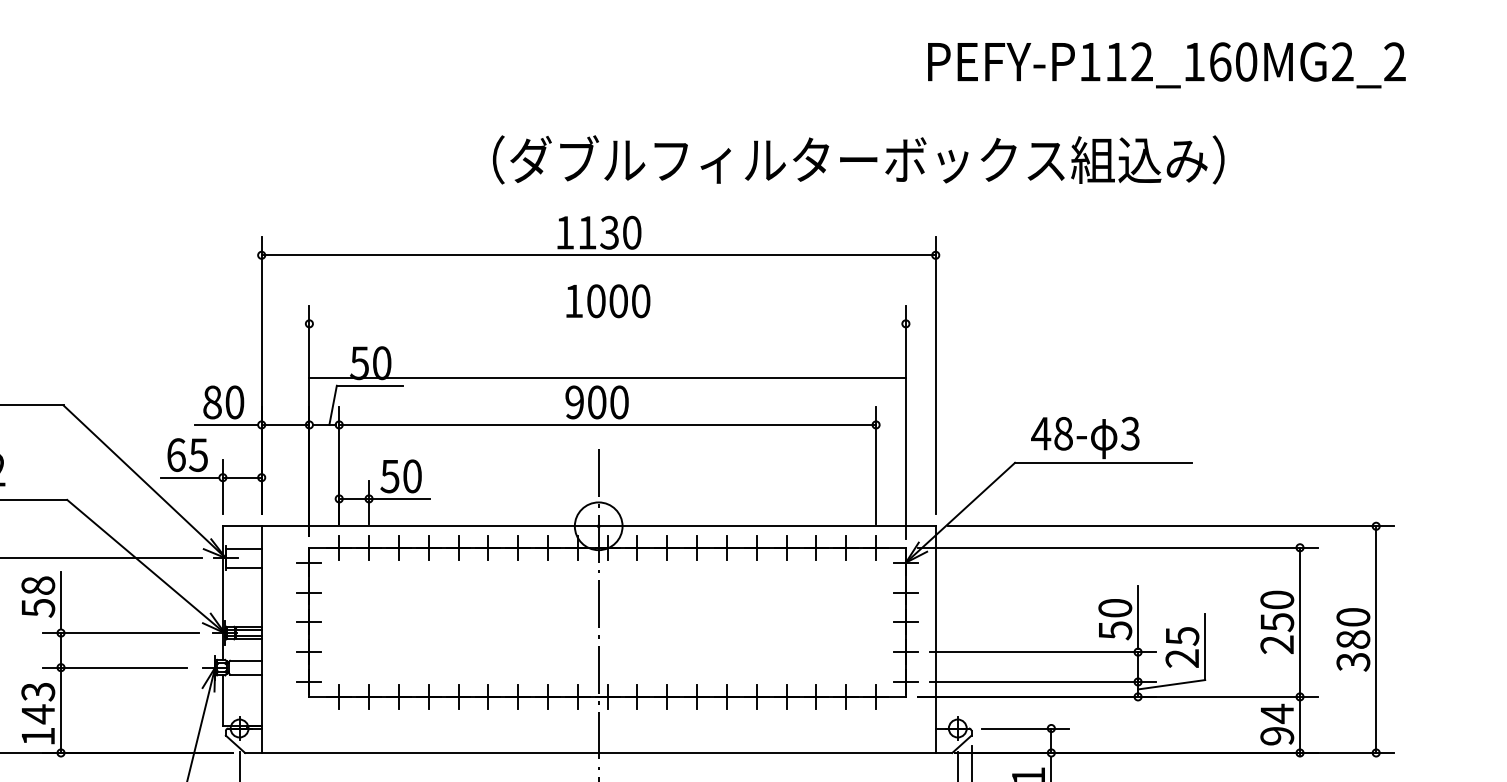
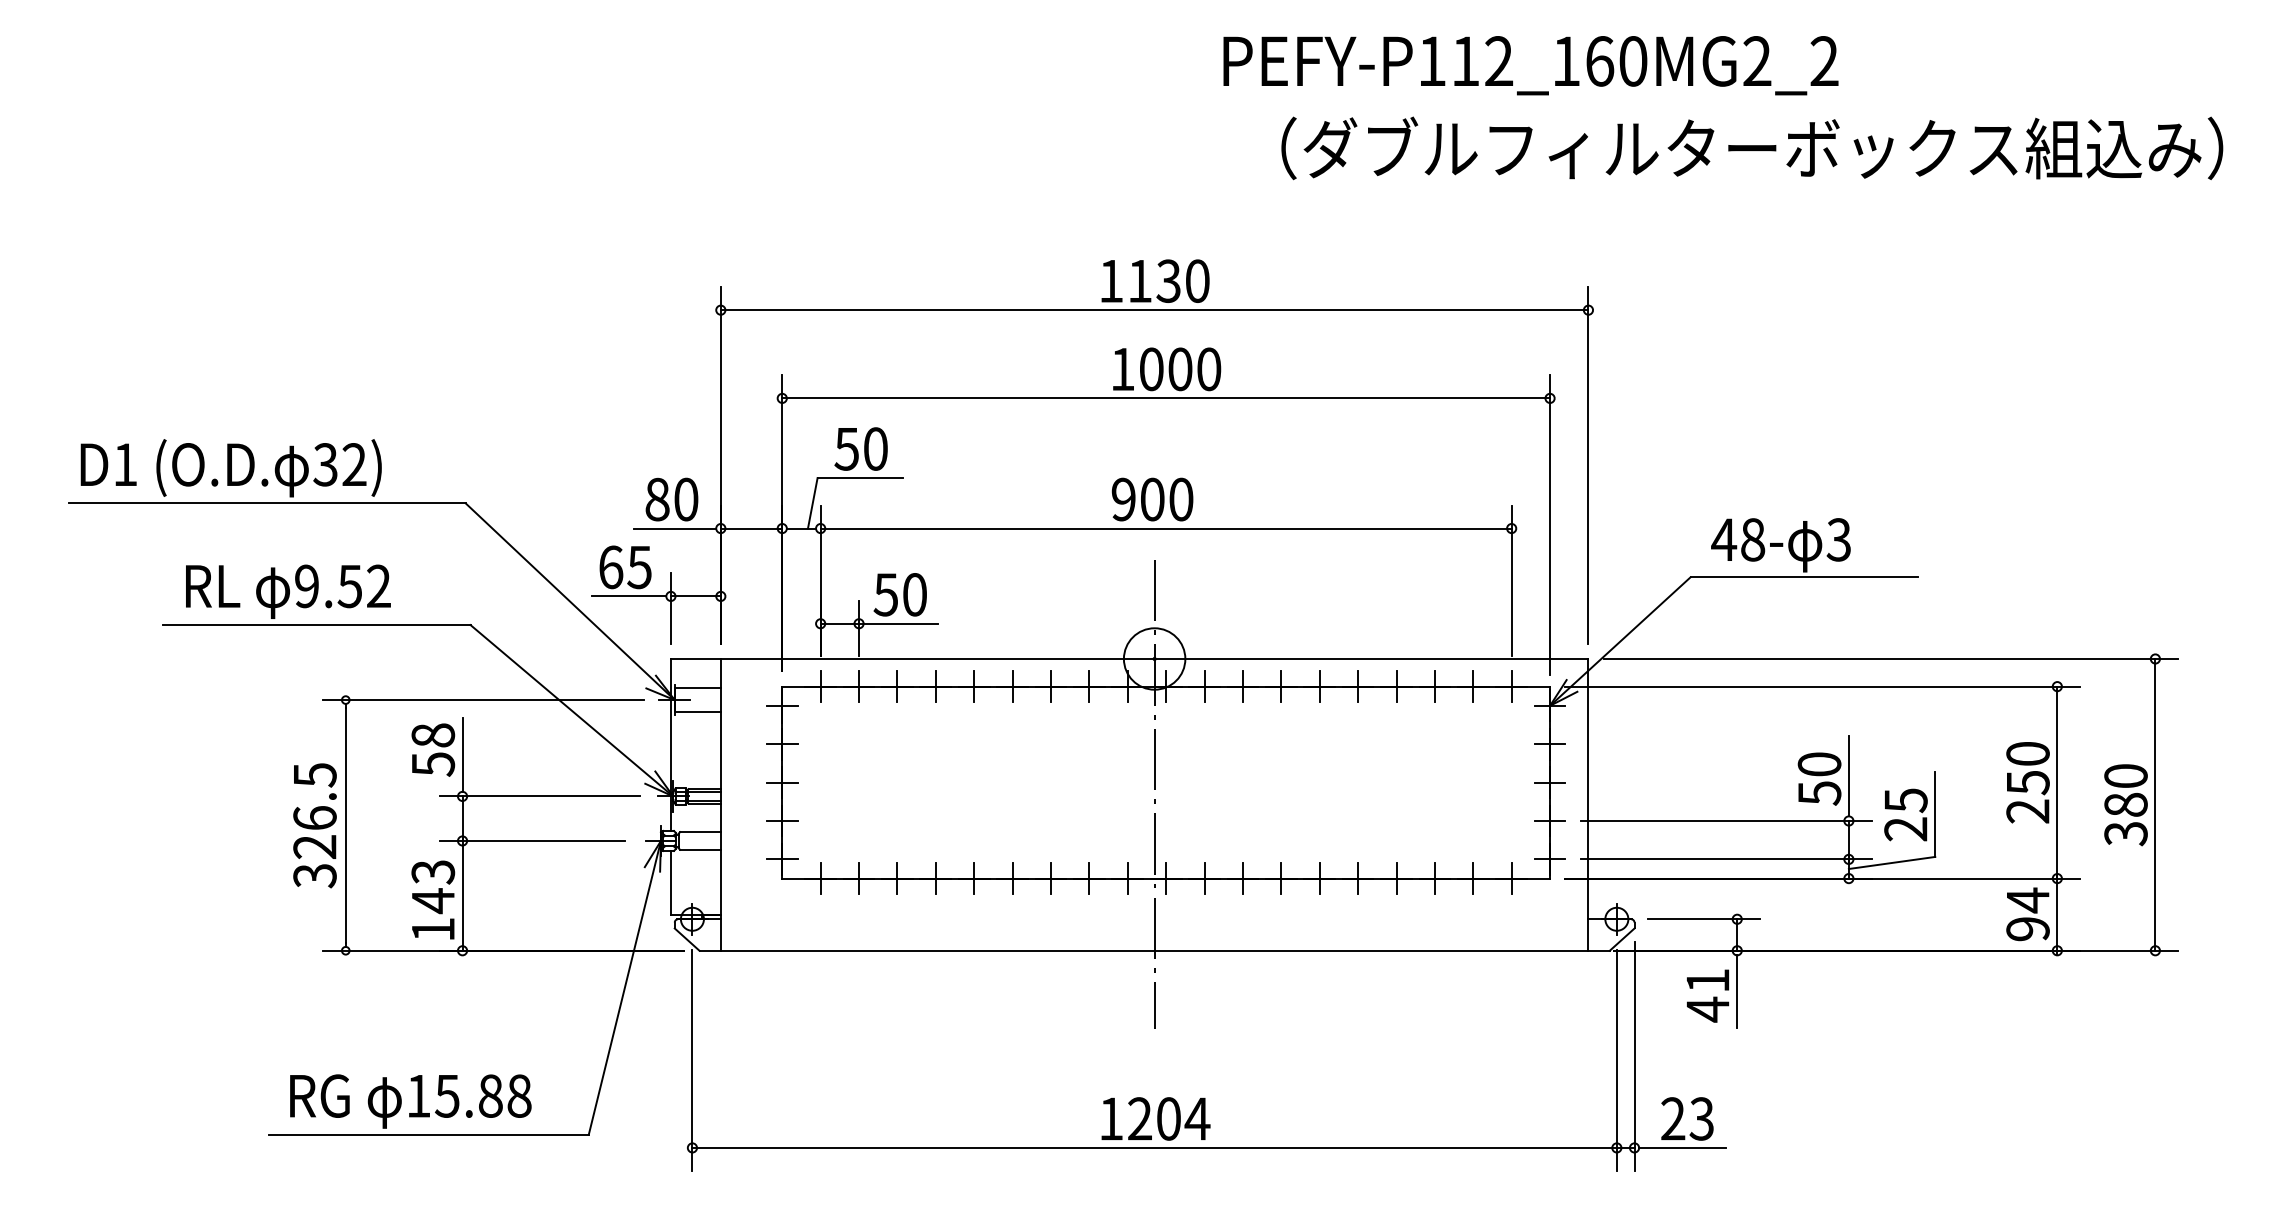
text: (1166, 65) -> (1530, 65), moved
text: (858, 159) -> (1752, 148), moved
line: (607, 378) -> (1166, 398), moved

